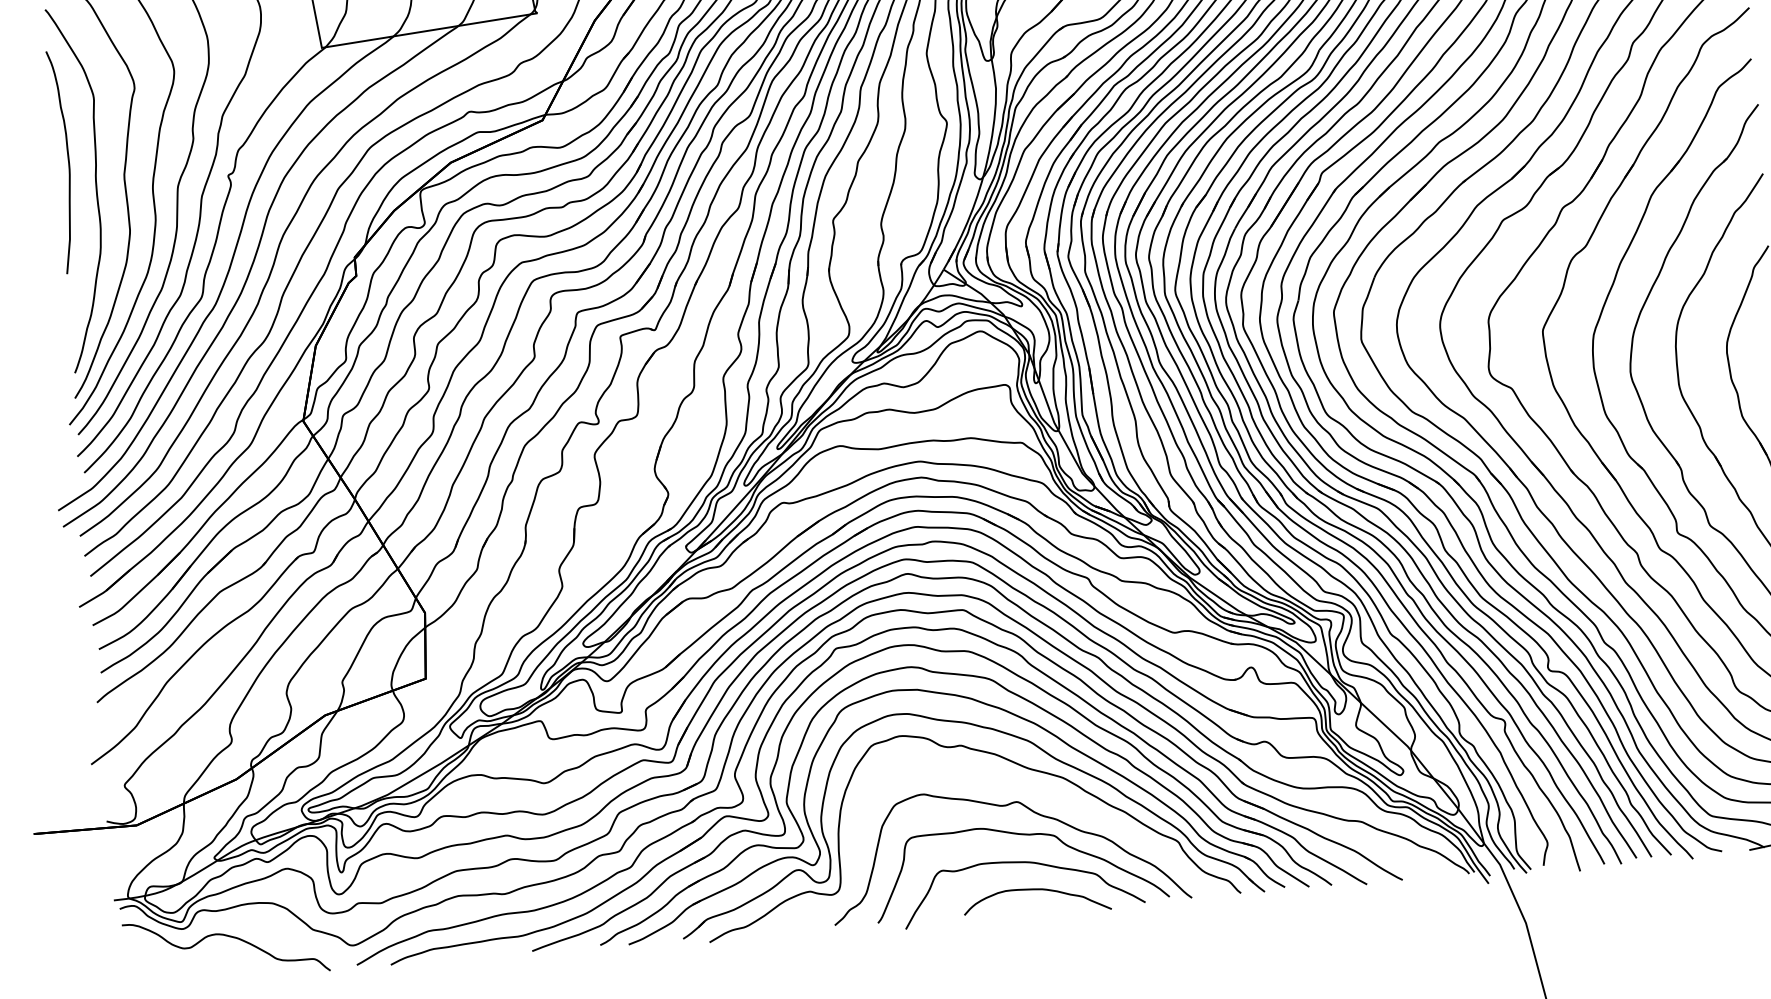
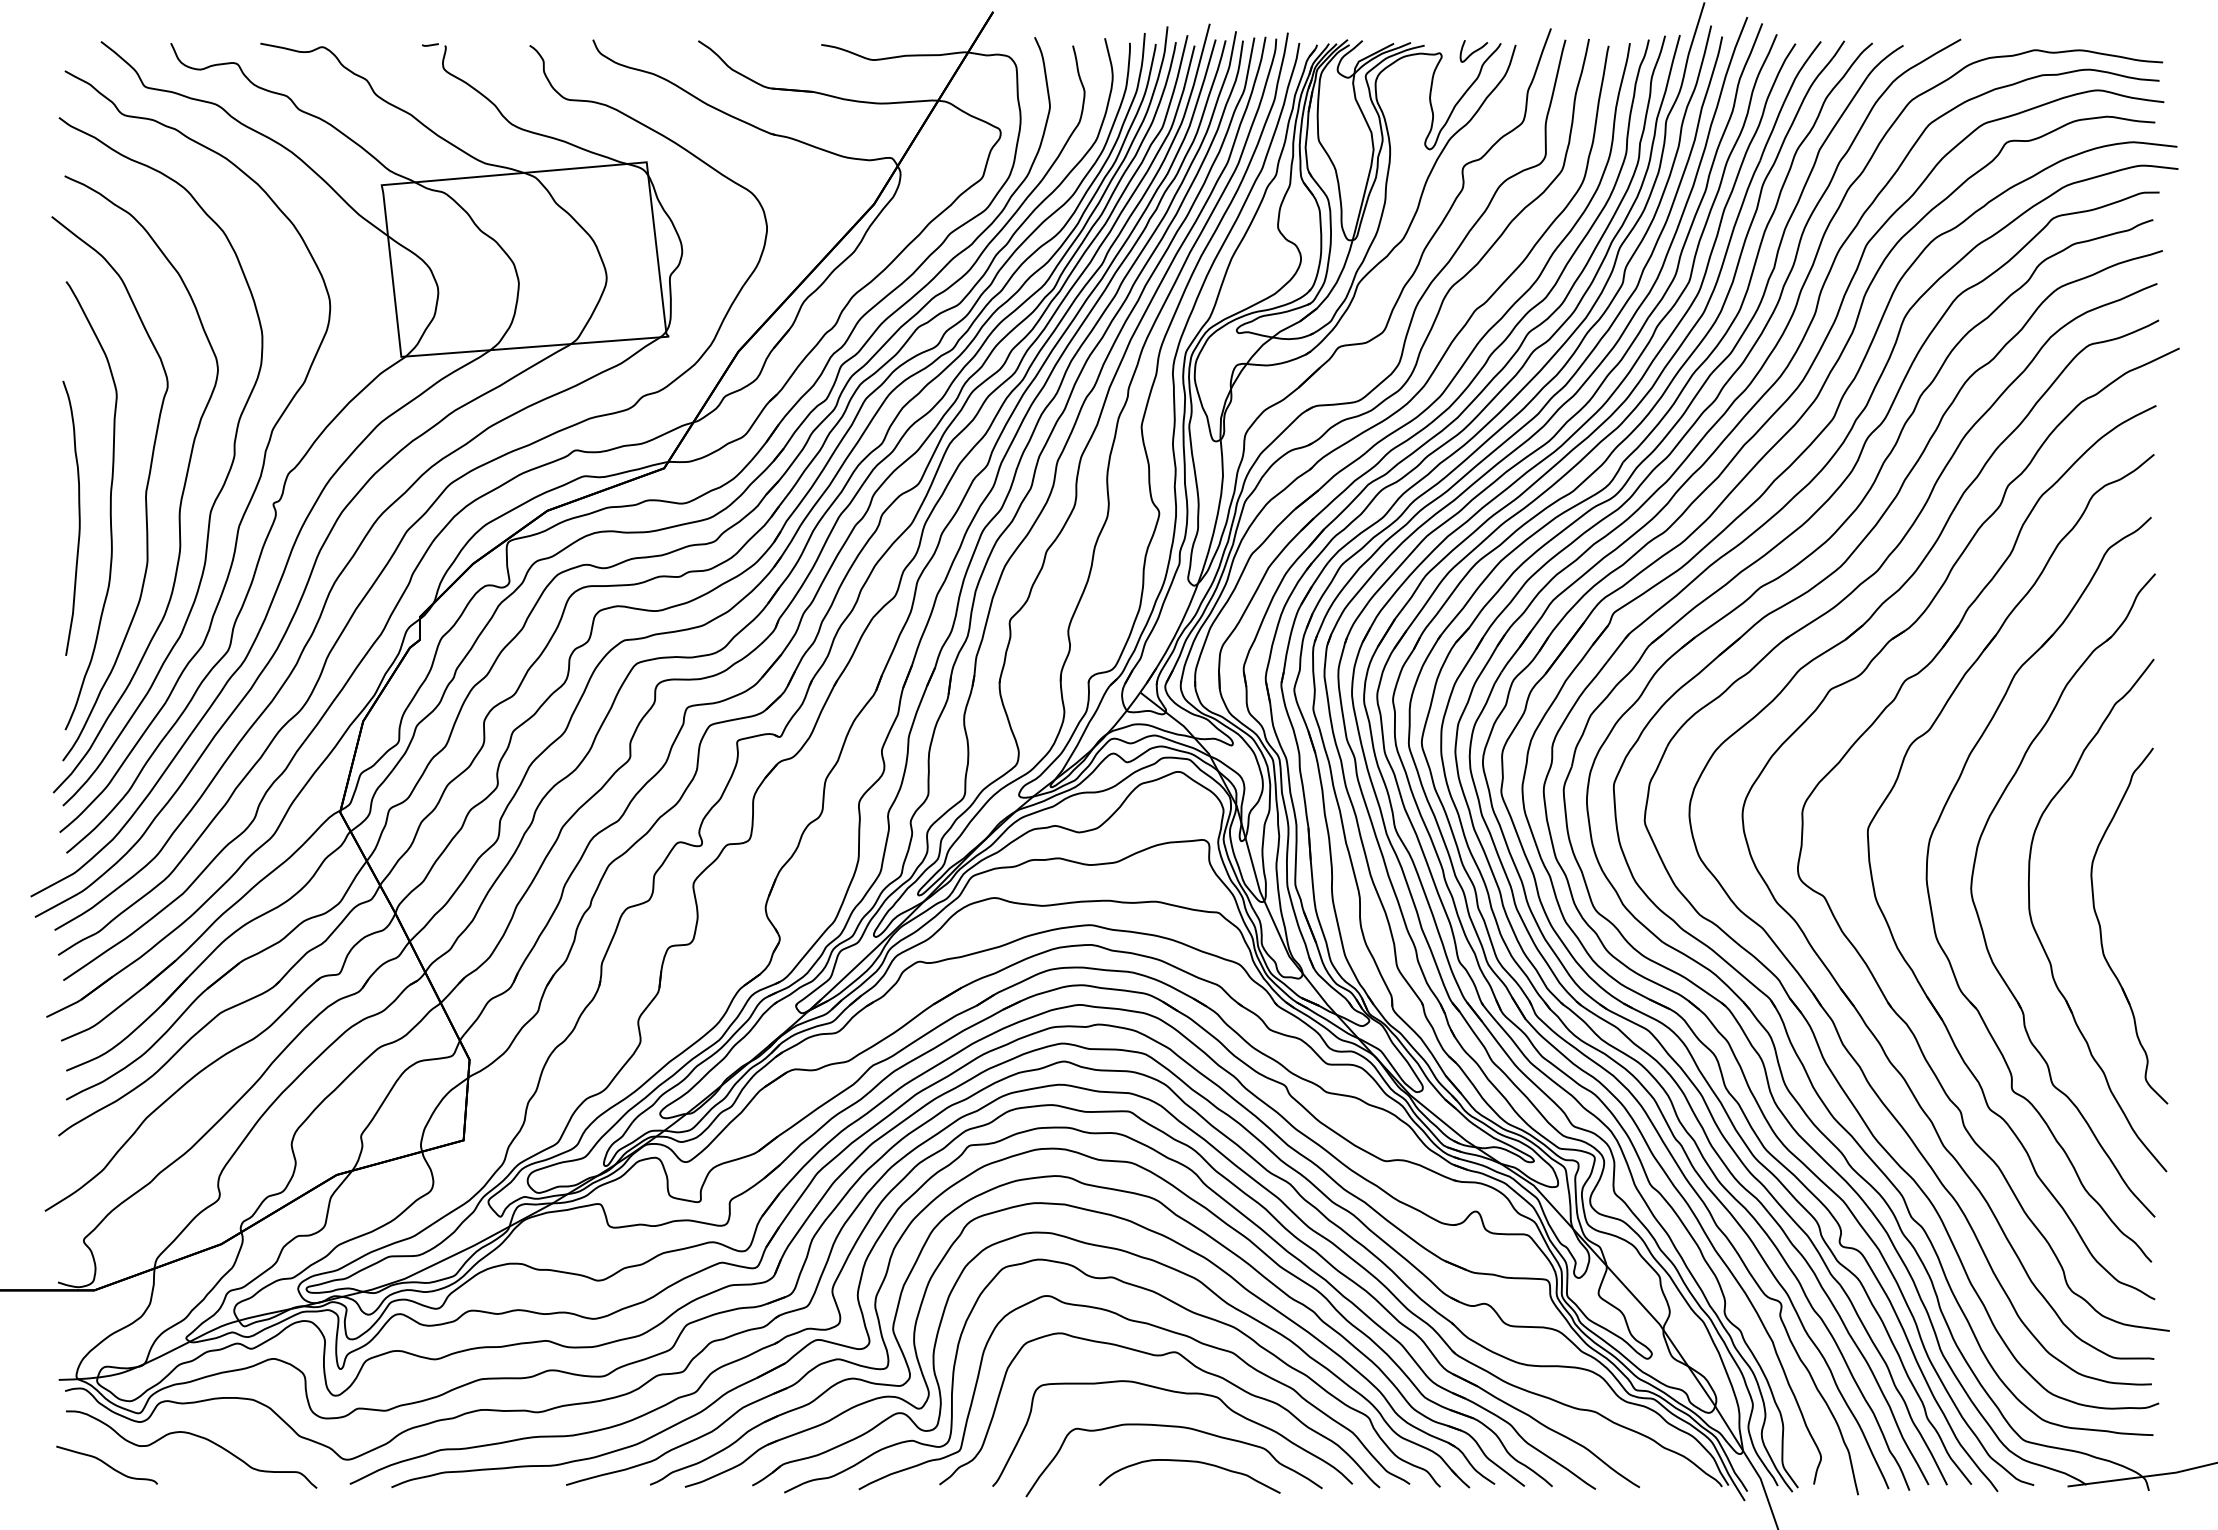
curve: (67, 161) -> (78, 517), moved
curve: (999, 783) -> (1155, 1327), added
curve: (158, 965) -> (106, 1464), added

